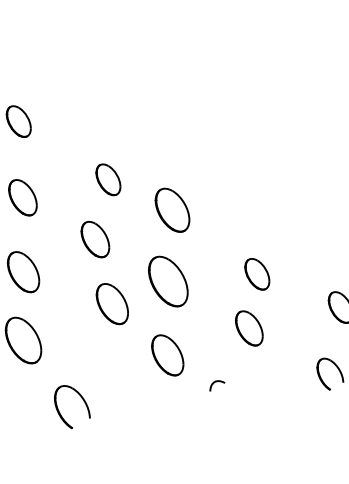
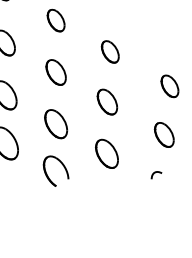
part: (108, 179) -> (56, 20), moved
part: (172, 210) -> (110, 52), size x0.71
part: (257, 274) -> (170, 86), moved
part: (168, 281) -> (107, 101), size x0.71
part: (111, 304) -> (55, 124), moved
curve: (217, 382) -> (156, 172), moved
part: (61, 414) -> (48, 176), moved

